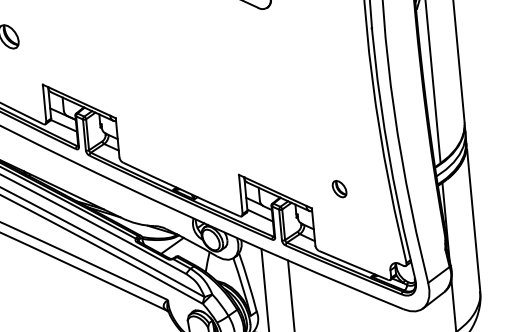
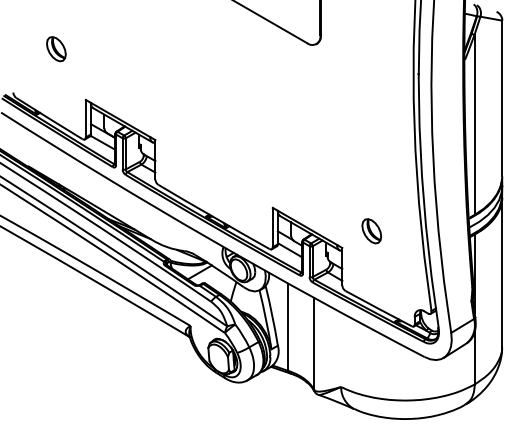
part: (339, 189) -> (371, 231), size x1.43

